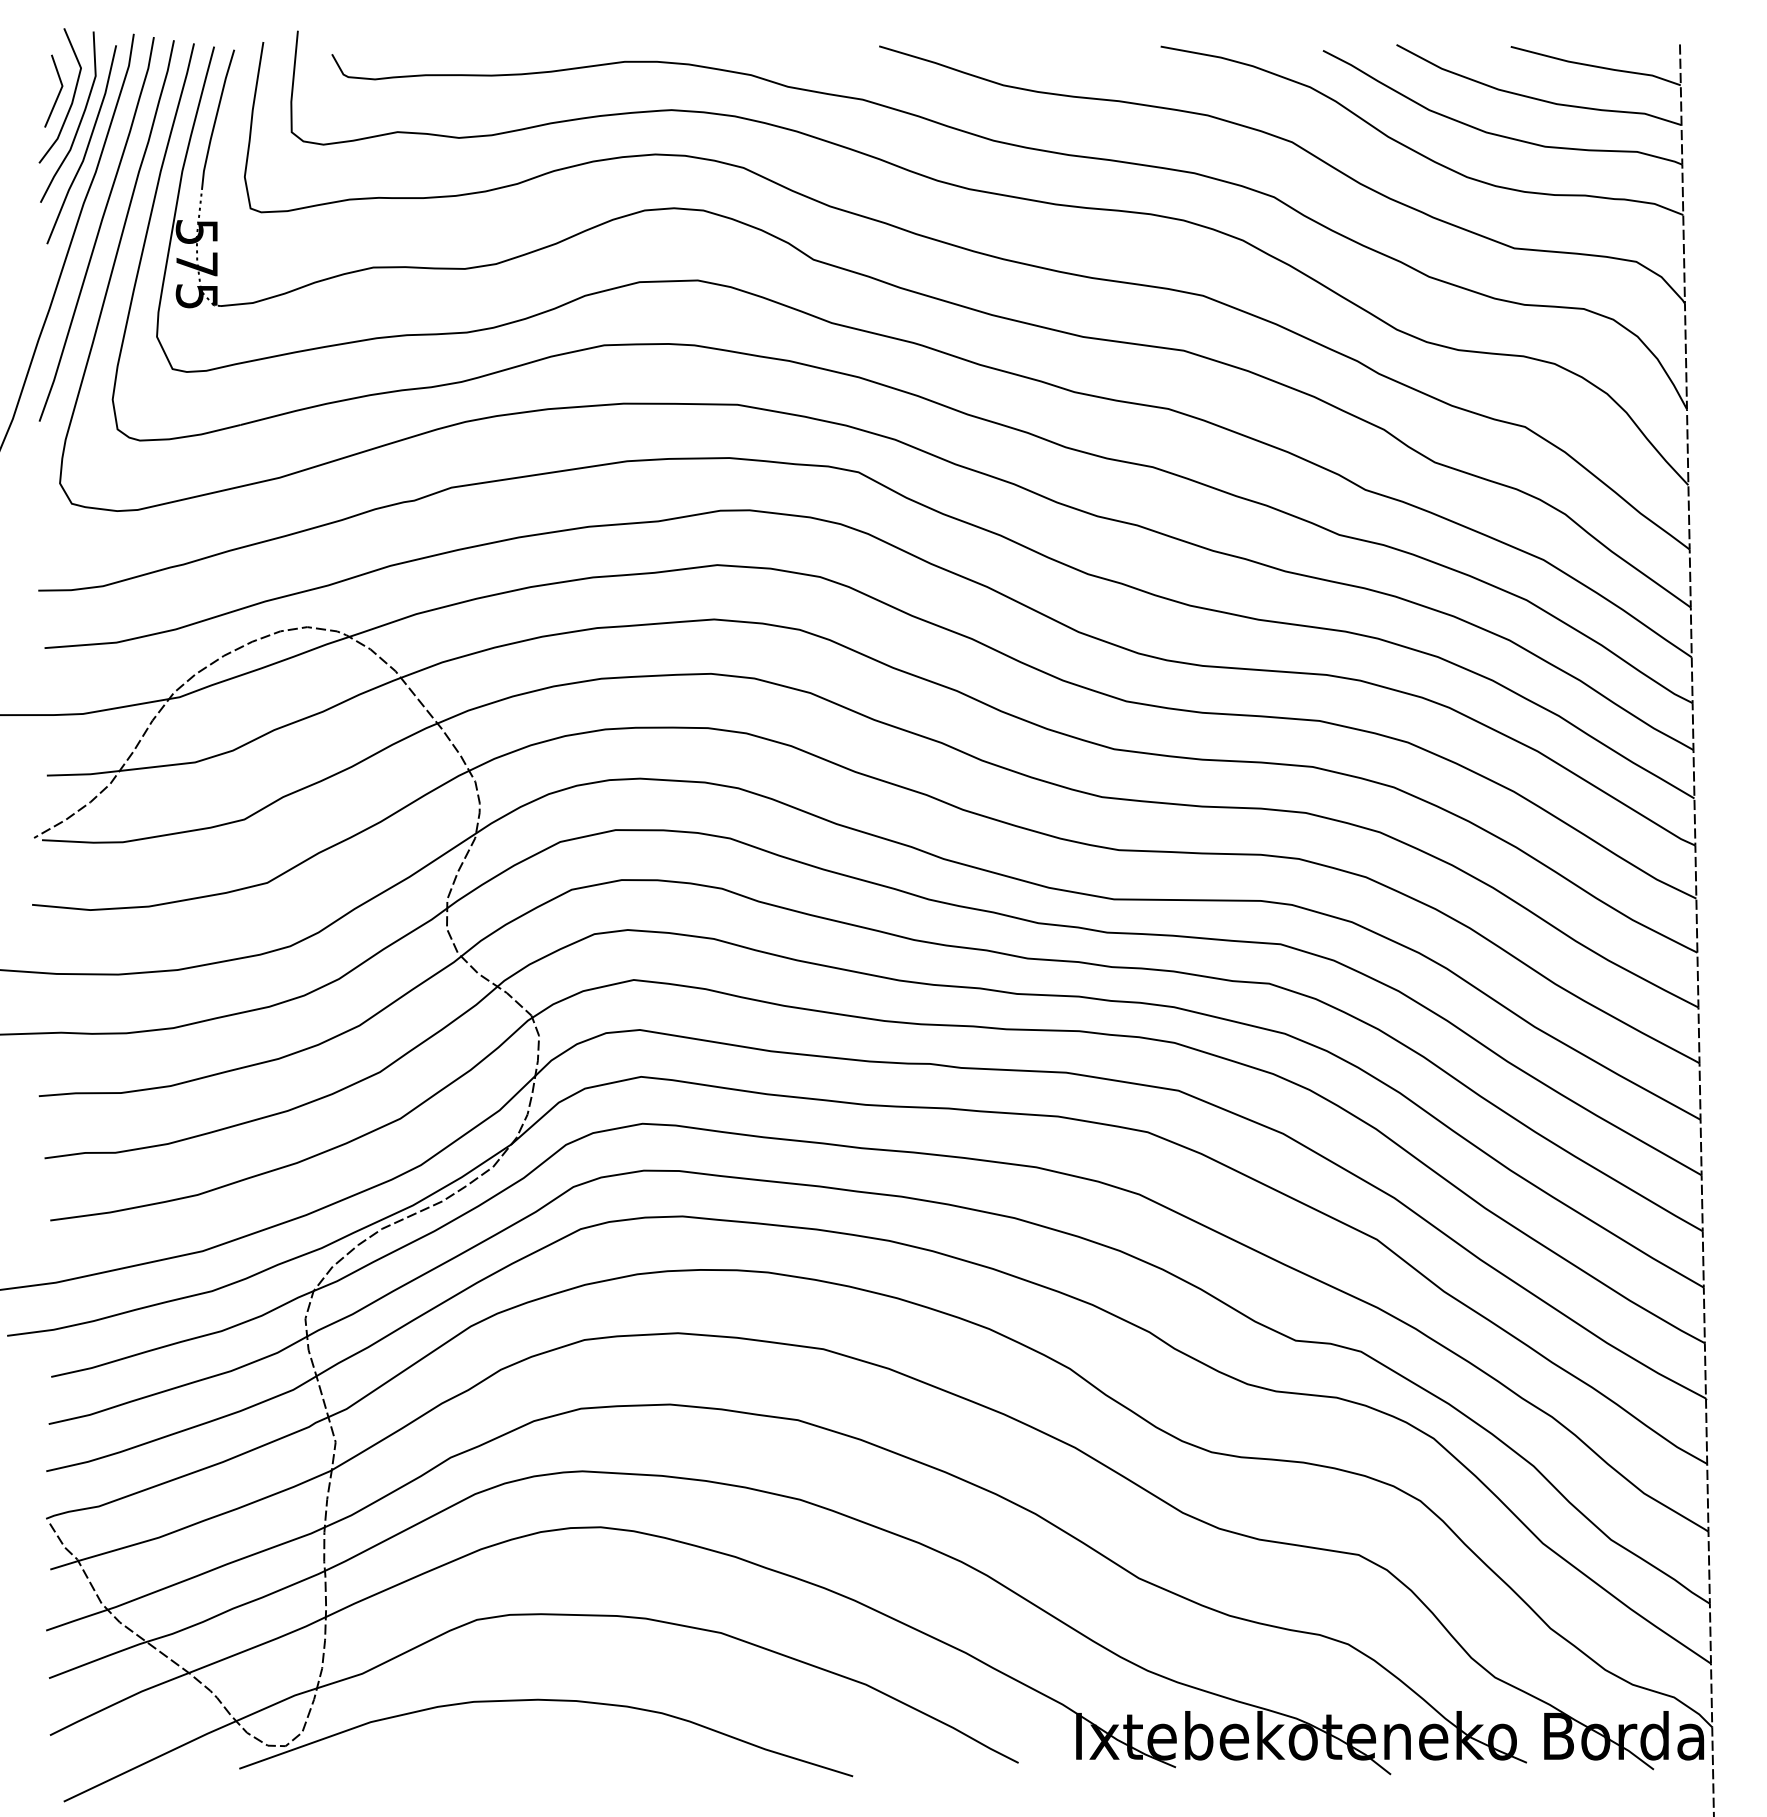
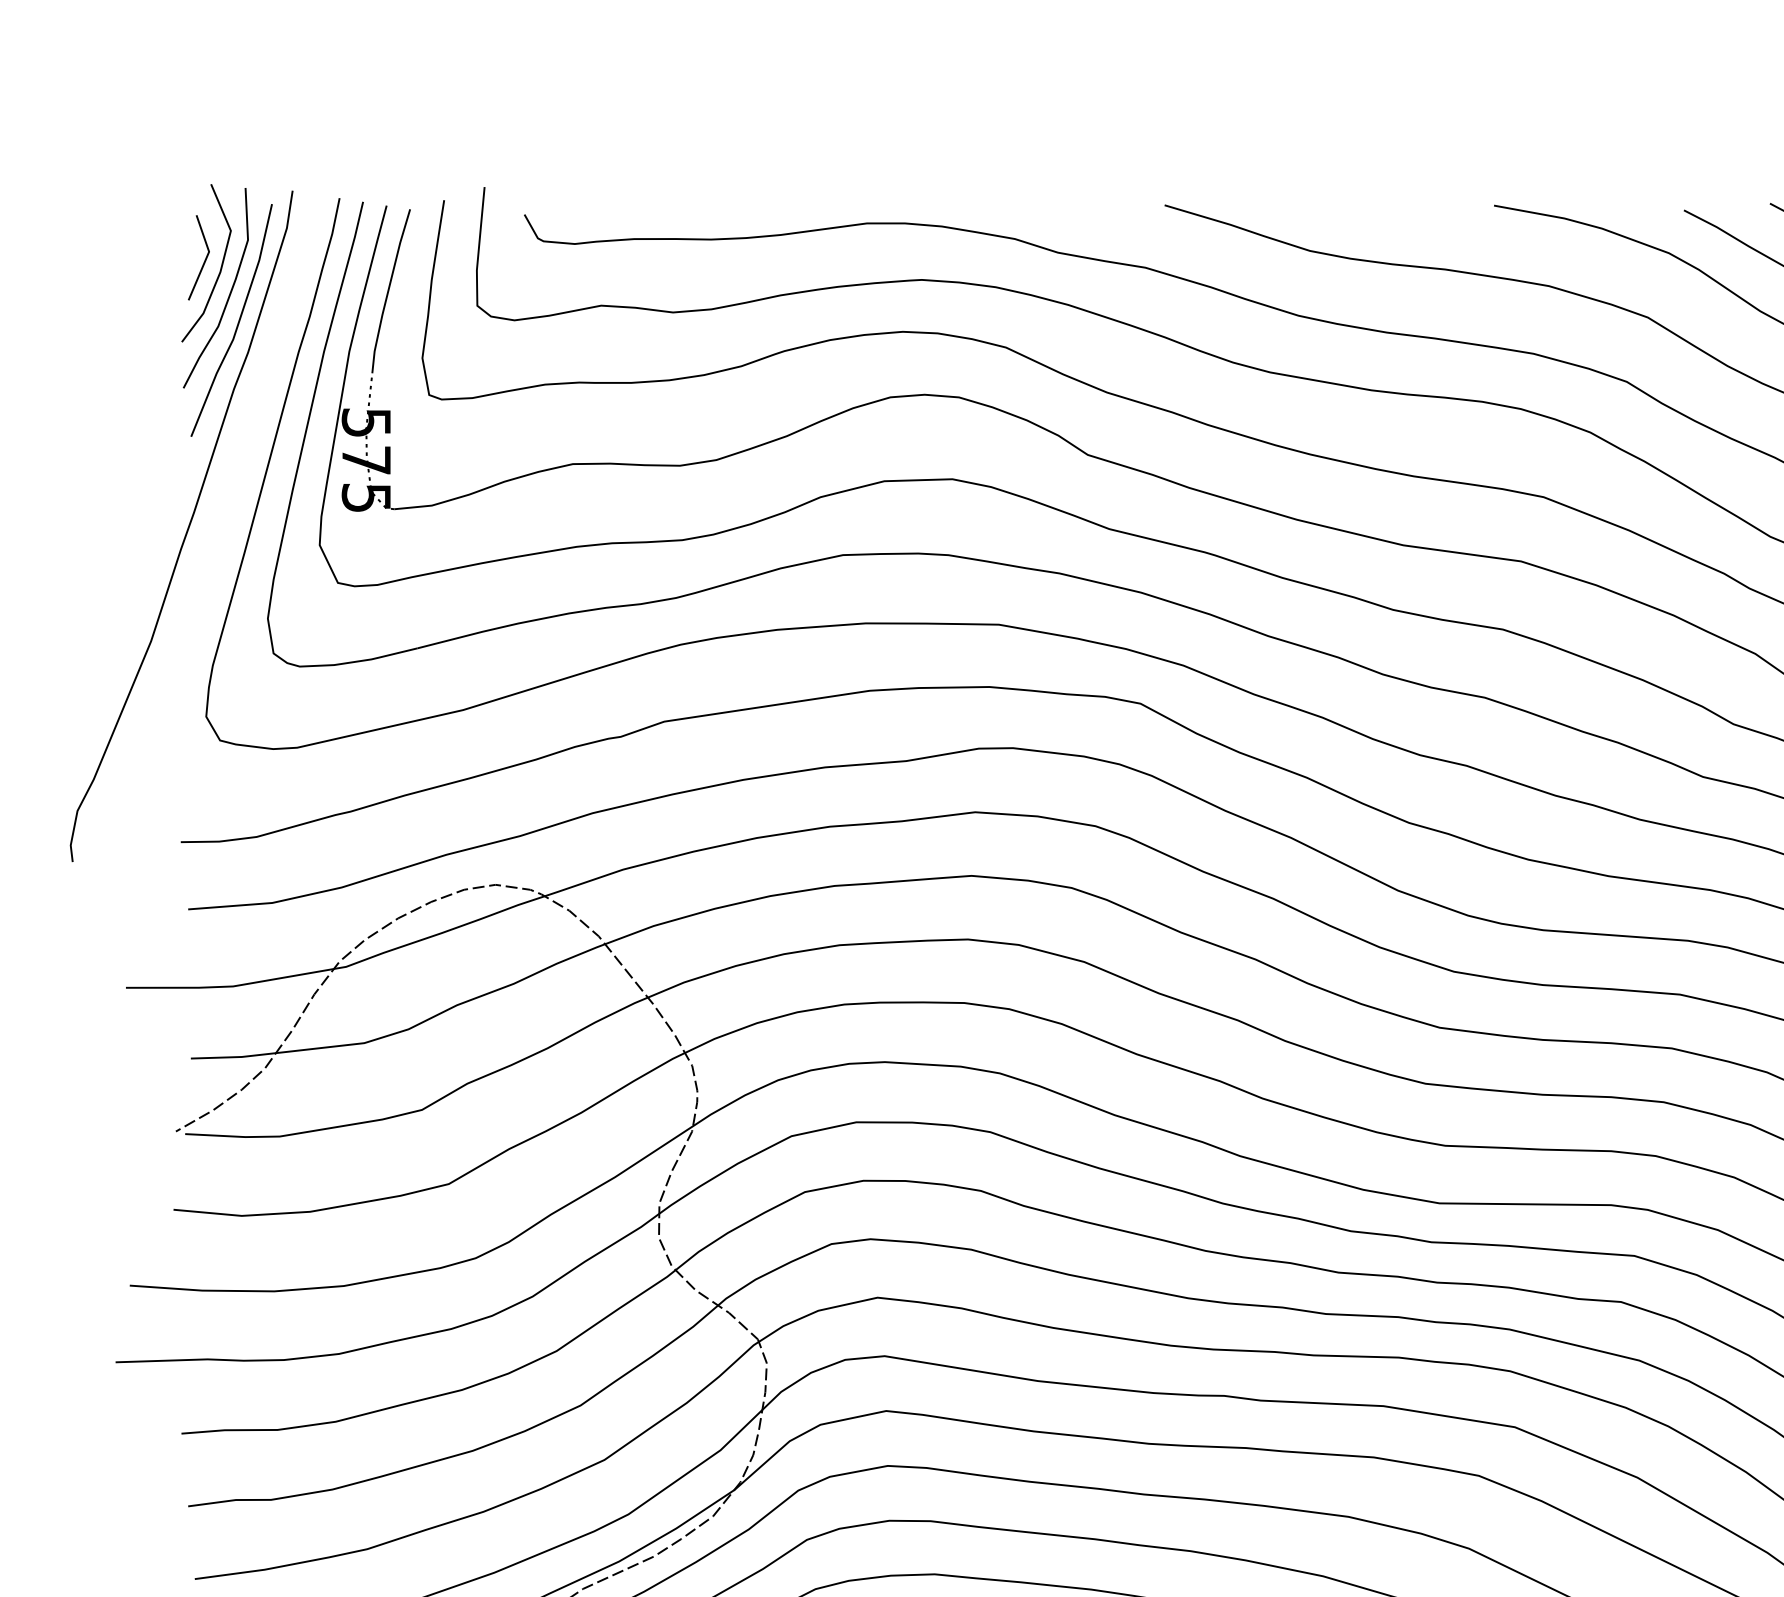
curve: (98, 229) -> (251, 419), removed

